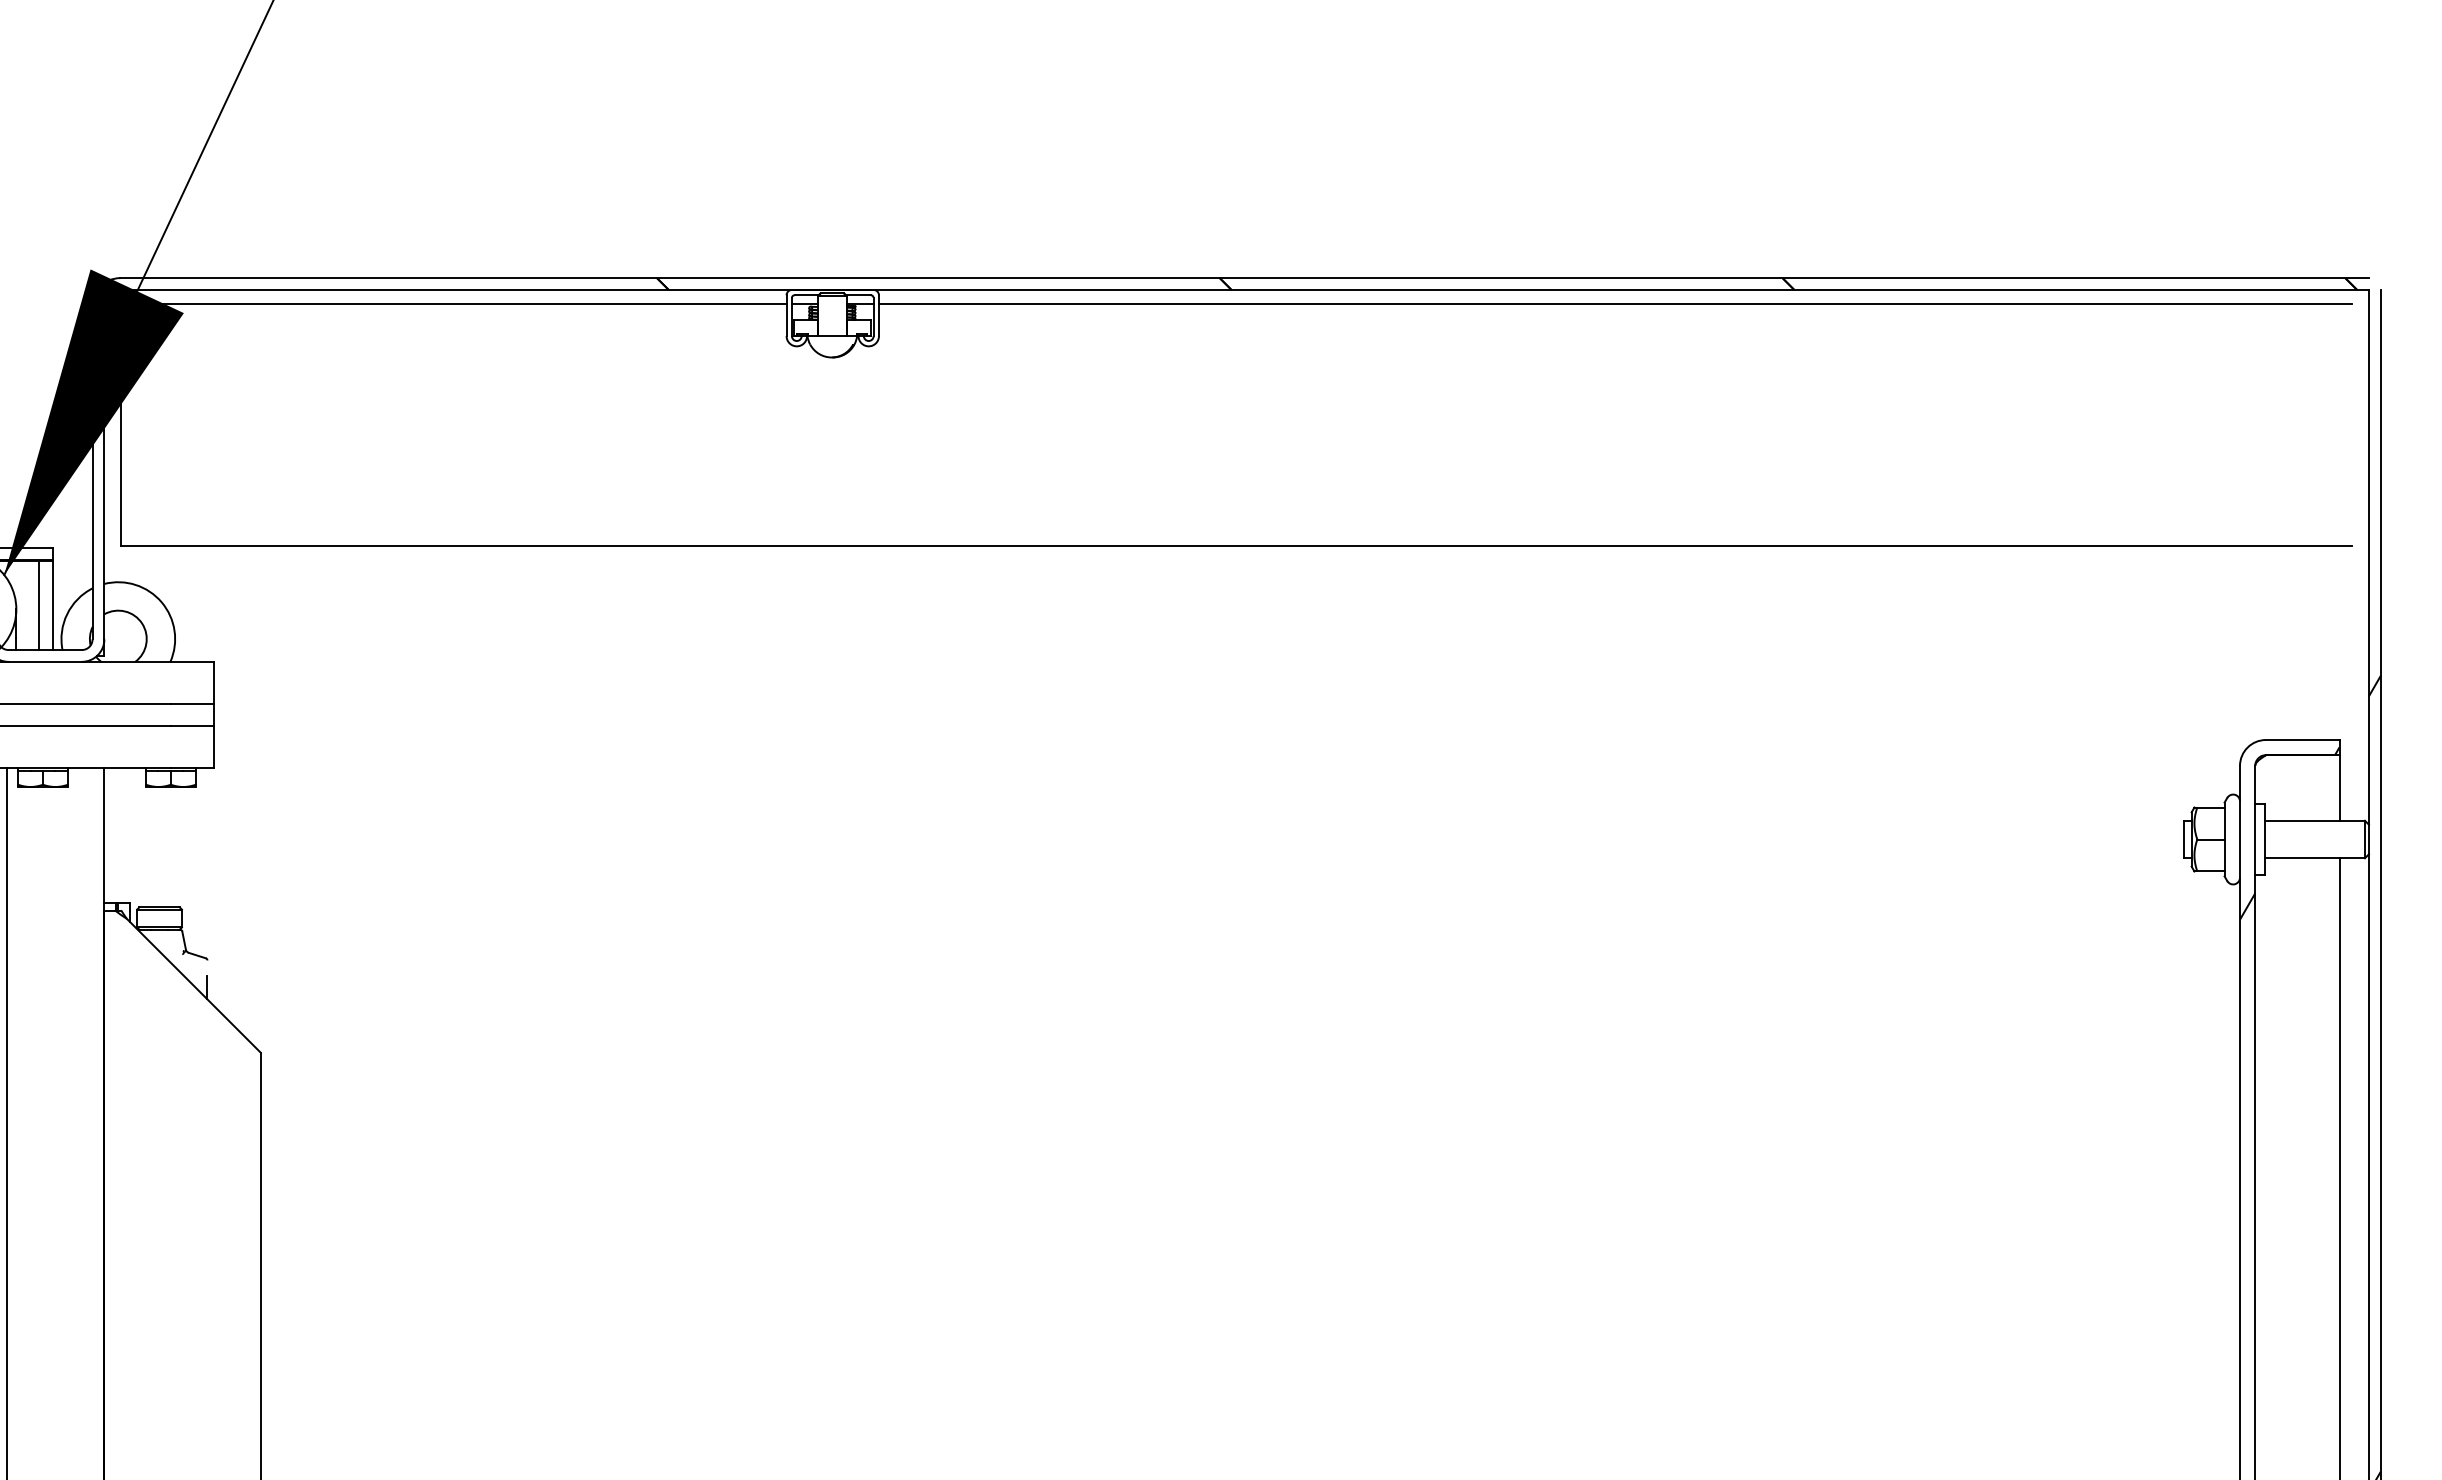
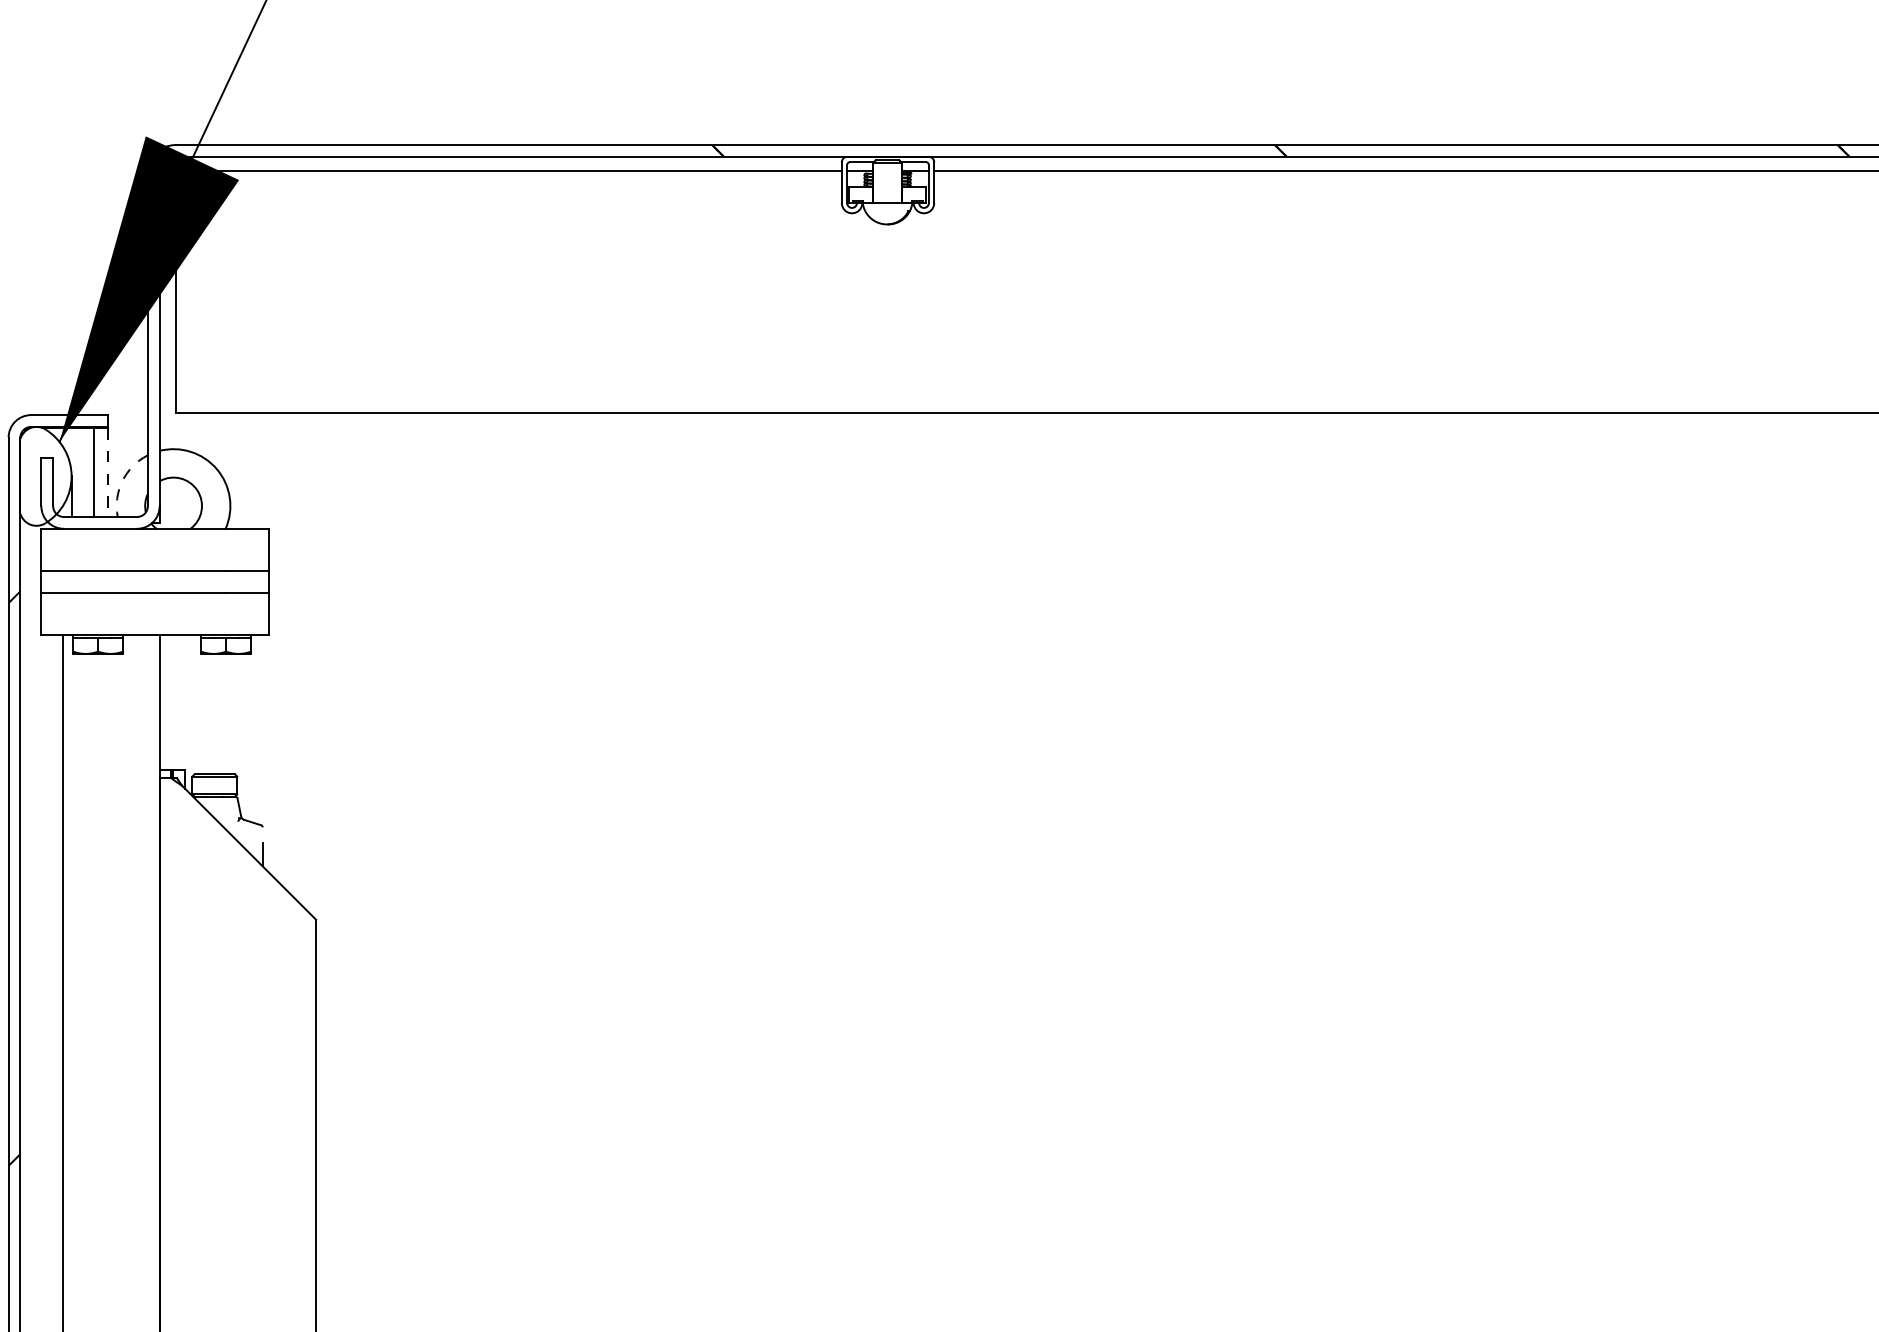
line: (52, 606) -> (107, 473), solid -> dashed
arc: (67, 614) -> (122, 481), solid -> dashed

